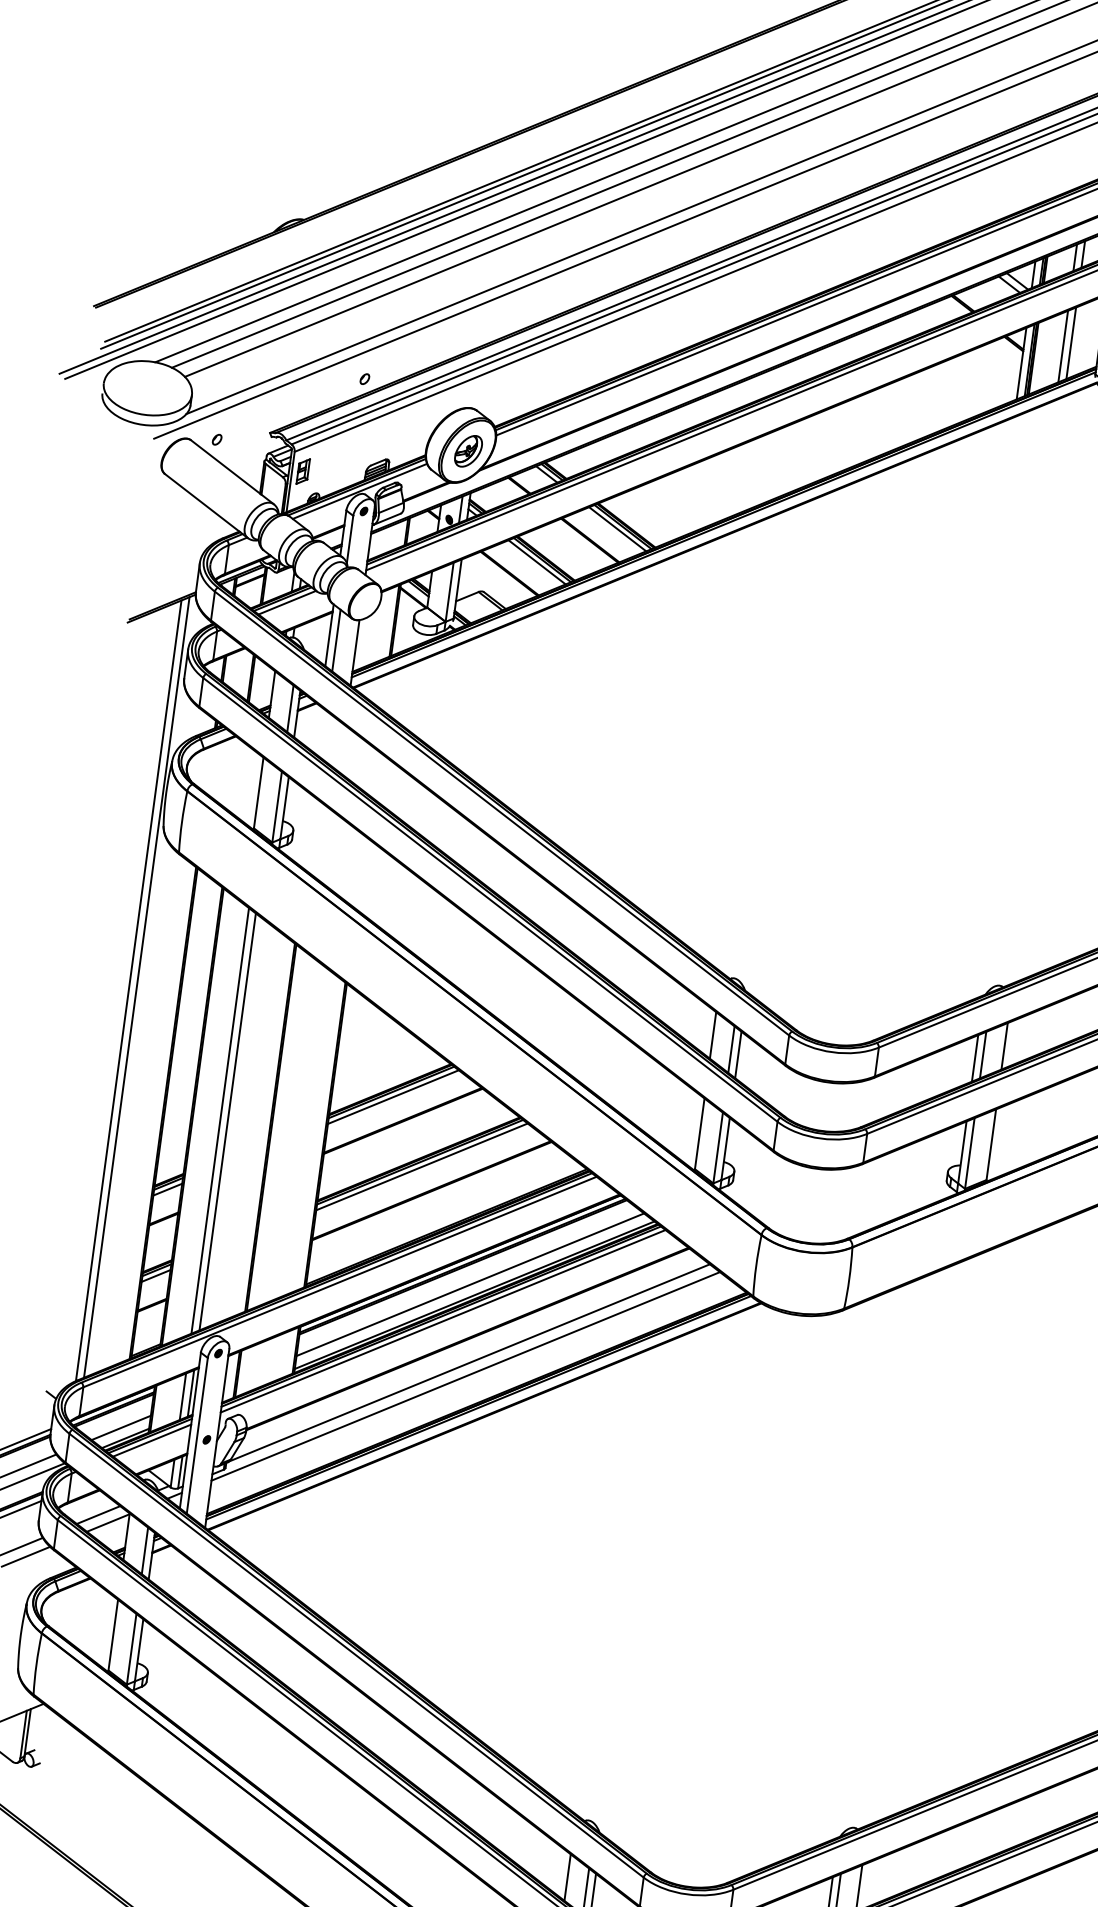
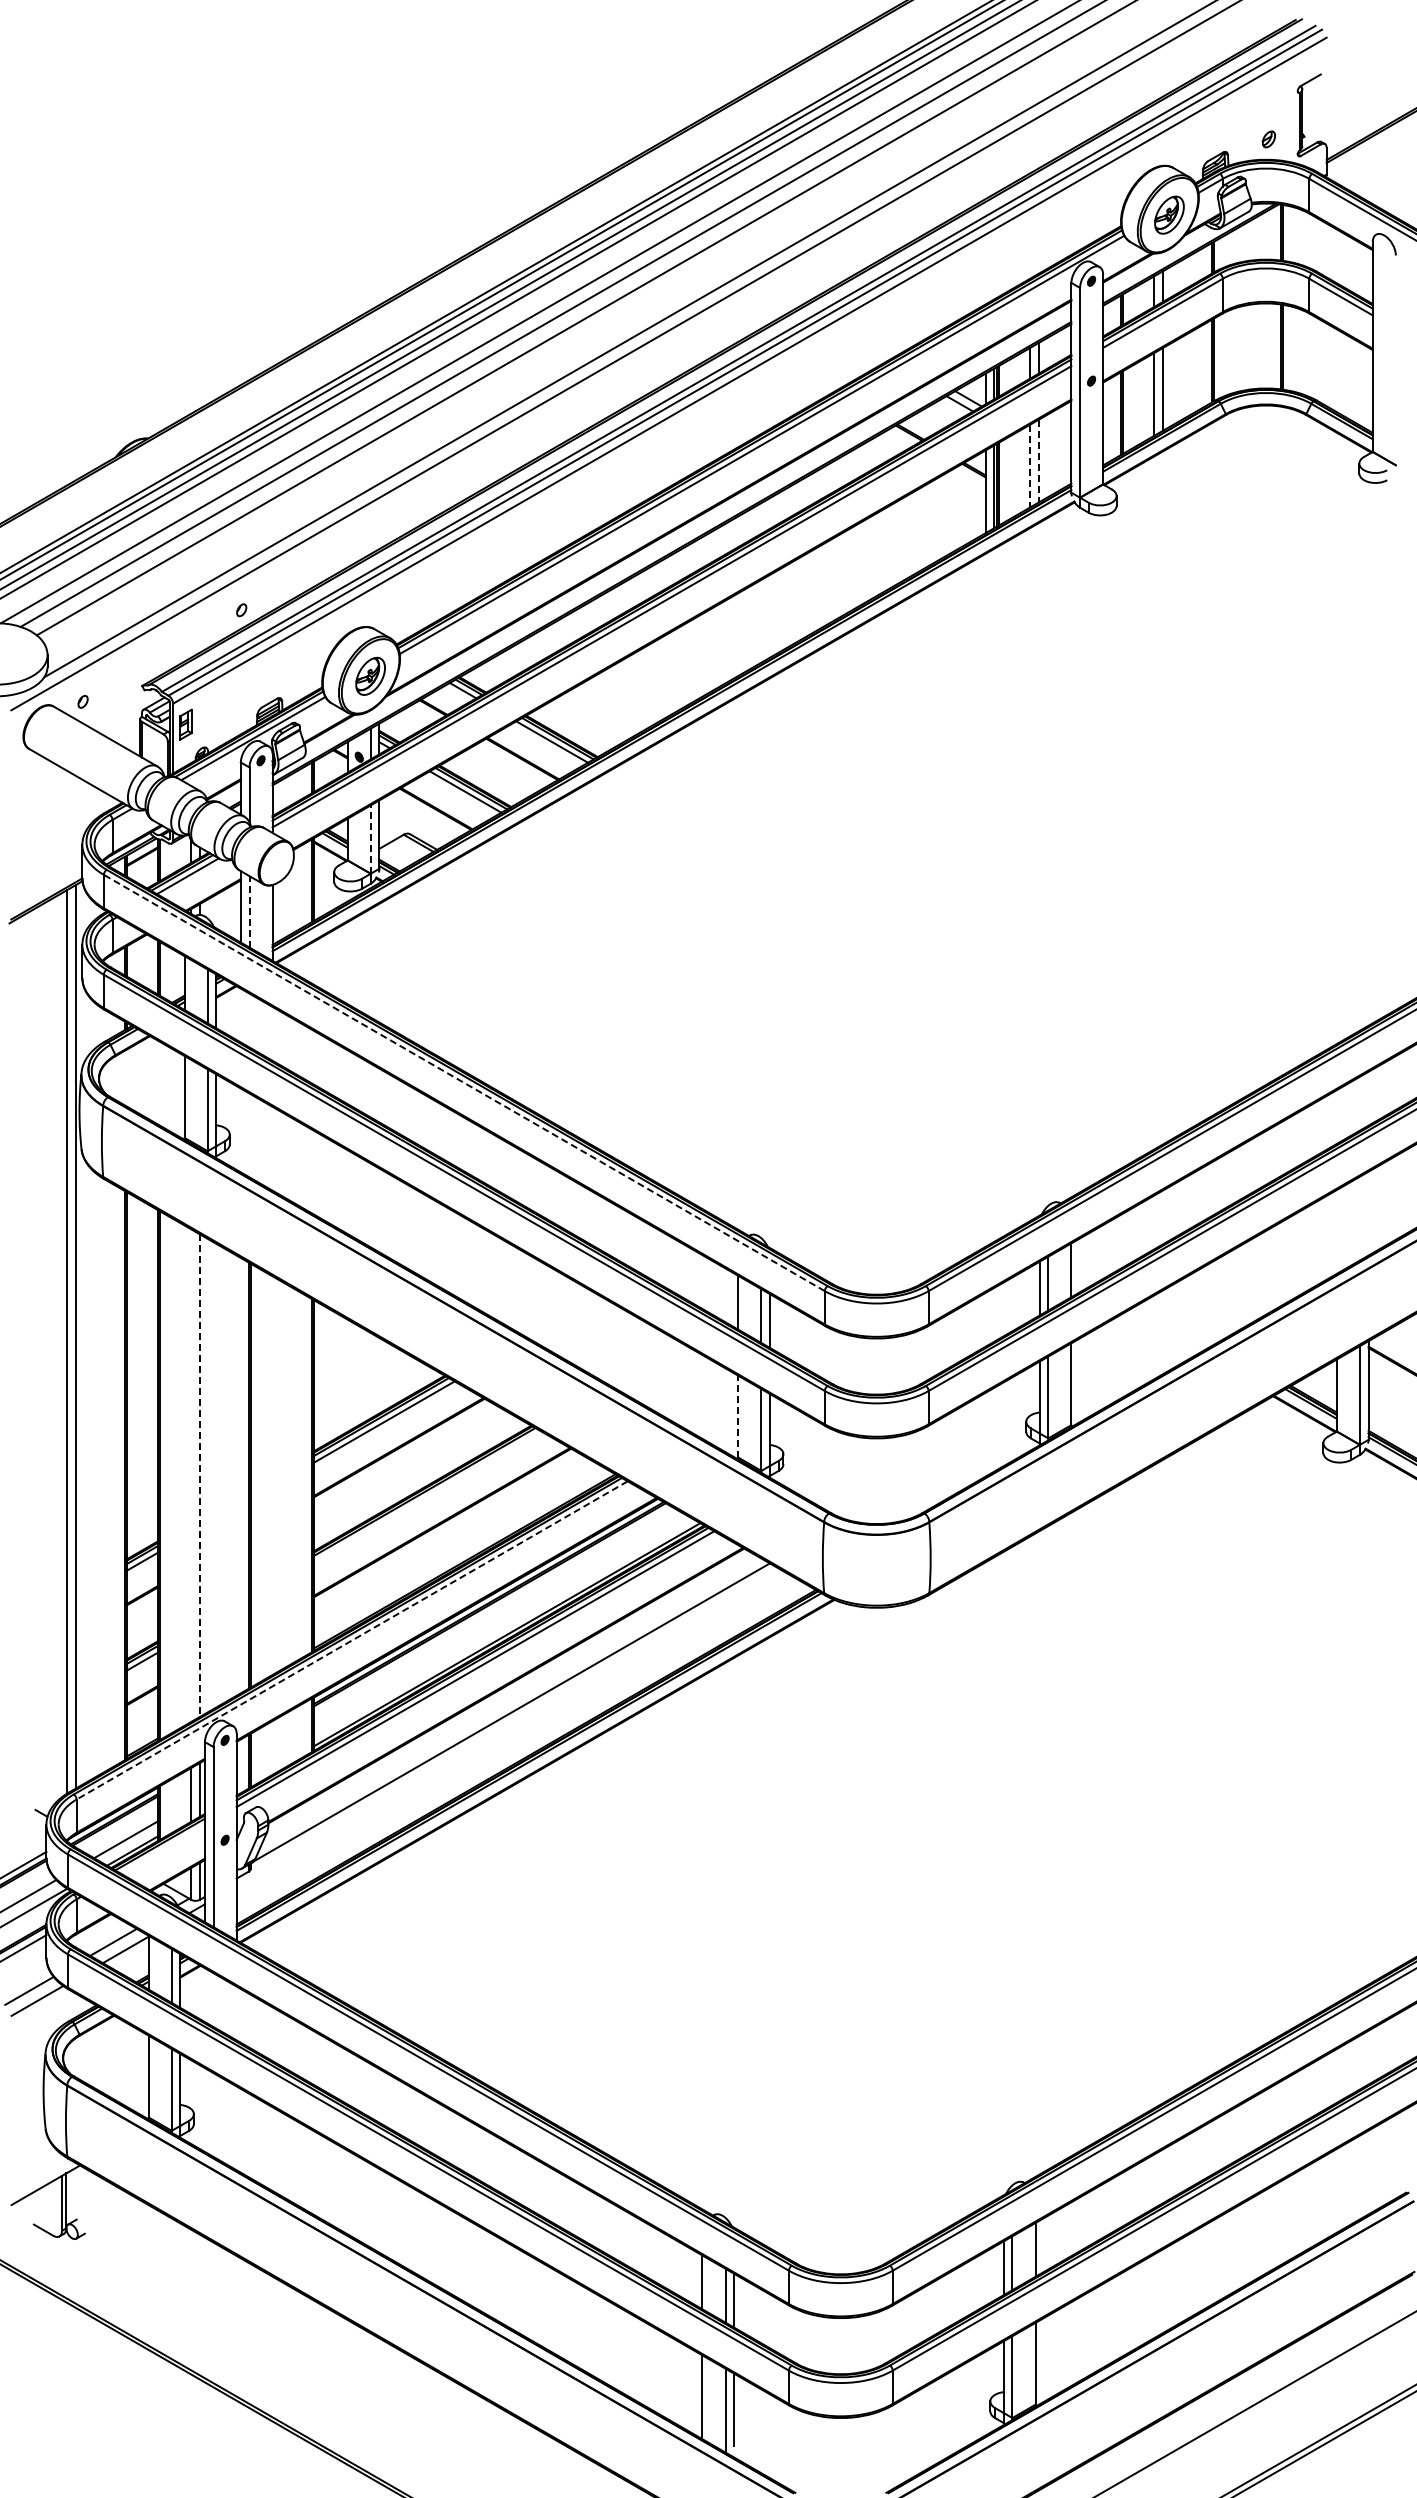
line: (1071, 343) -> (1039, 461), solid -> dashed
line: (1063, 347) -> (1030, 466), solid -> dashed
line: (449, 592) -> (370, 839), solid -> dashed
line: (336, 640) -> (249, 911), solid -> dashed
line: (501, 813) -> (463, 1082), solid -> dashed
line: (220, 1120) -> (191, 1475), removed
line: (227, 1122) -> (199, 1476), solid -> dashed
line: (699, 1133) -> (738, 1416), solid -> dashed
line: (421, 1166) -> (427, 1496), removed
line: (339, 1282) -> (351, 1640), solid -> dashed
line: (470, 1284) -> (500, 1623), removed
line: (465, 1375) -> (509, 1727), removed
line: (151, 1440) -> (162, 1849), removed

